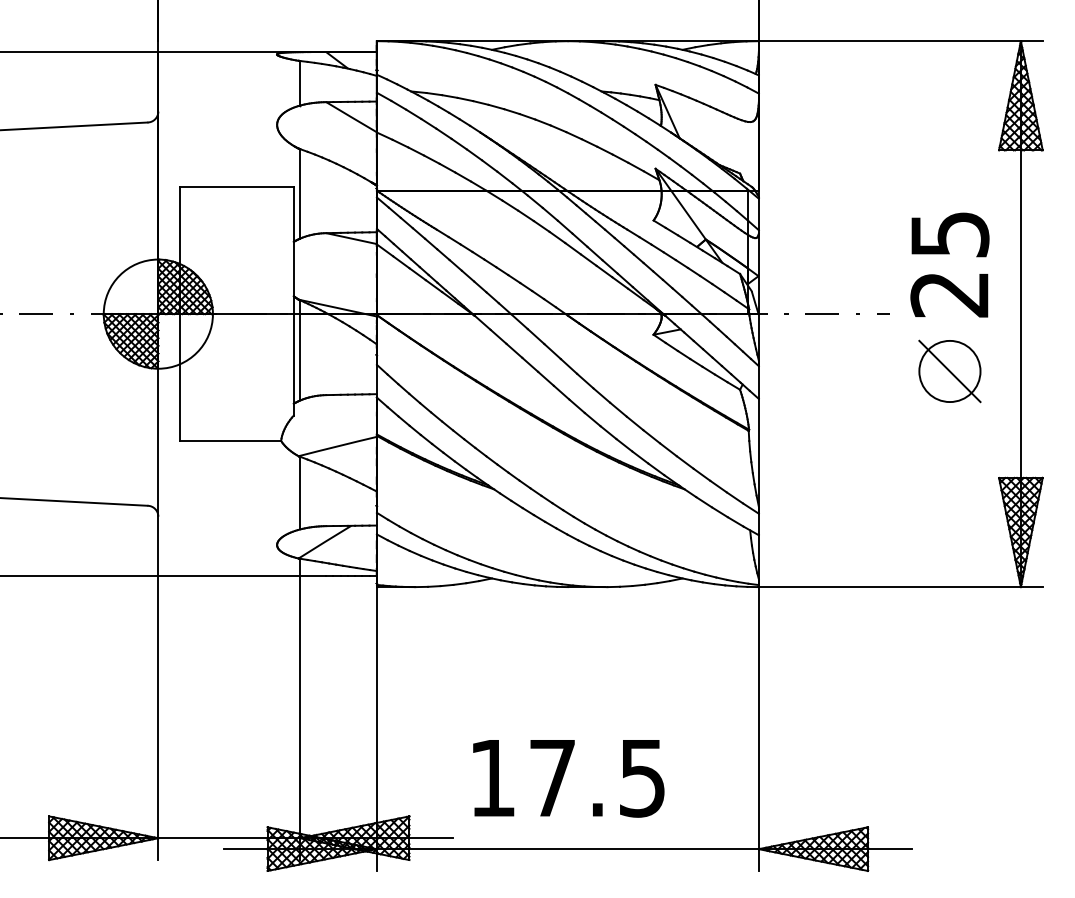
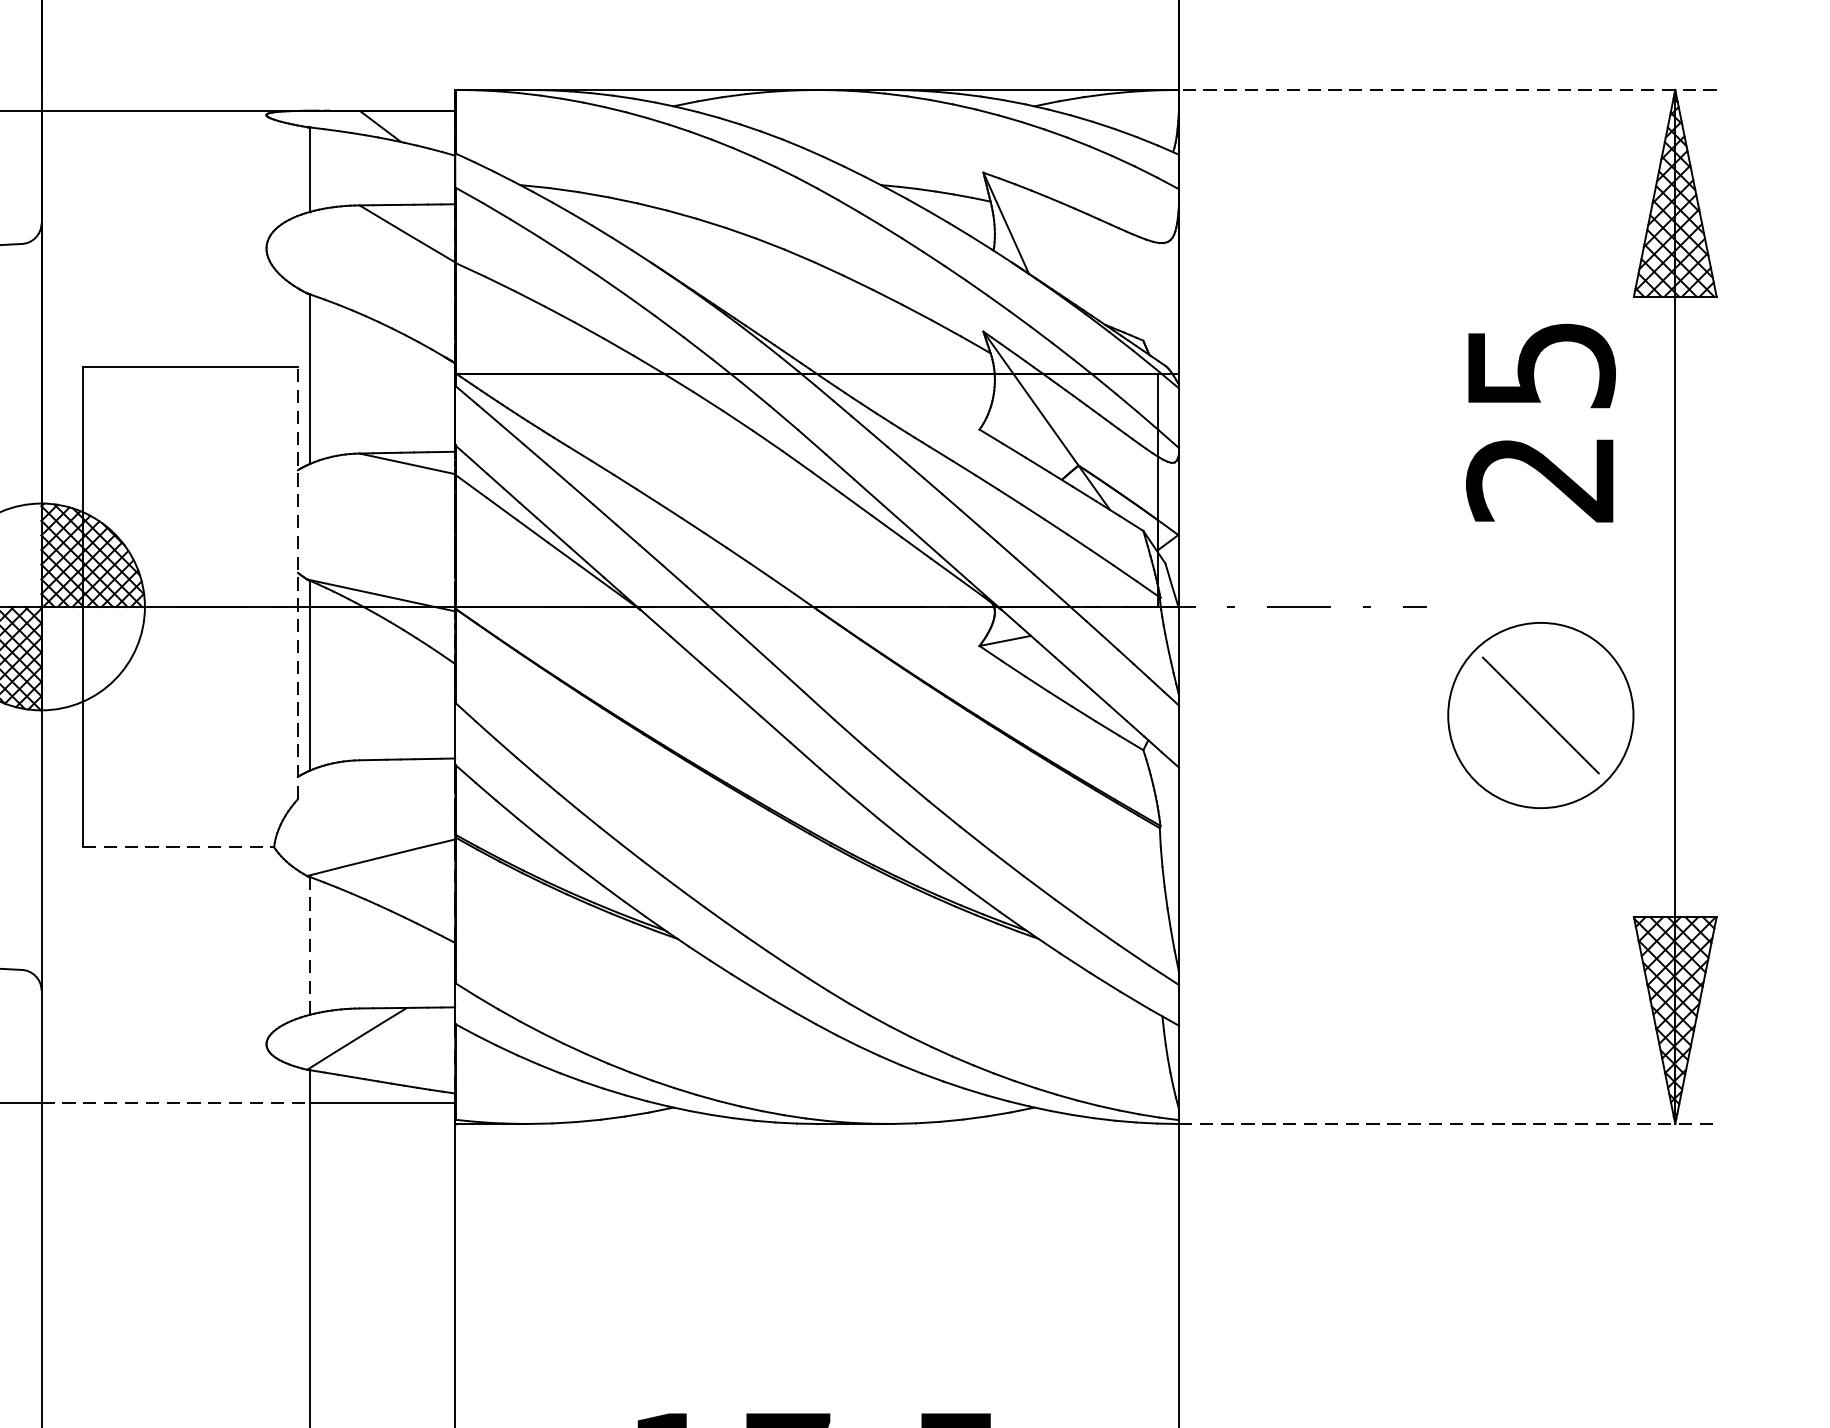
line: (900, 41) -> (1447, 90), solid -> dashed
text: (949, 264) -> (1540, 421), moved
line: (293, 300) -> (297, 581), solid -> dashed
circle: (949, 371) -> (1540, 715), size x1.6
line: (231, 441) -> (180, 848), solid -> dashed
line: (300, 492) -> (310, 944), solid -> dashed
line: (229, 576) -> (176, 1103), solid -> dashed
line: (900, 587) -> (1447, 1124), solid -> dashed

